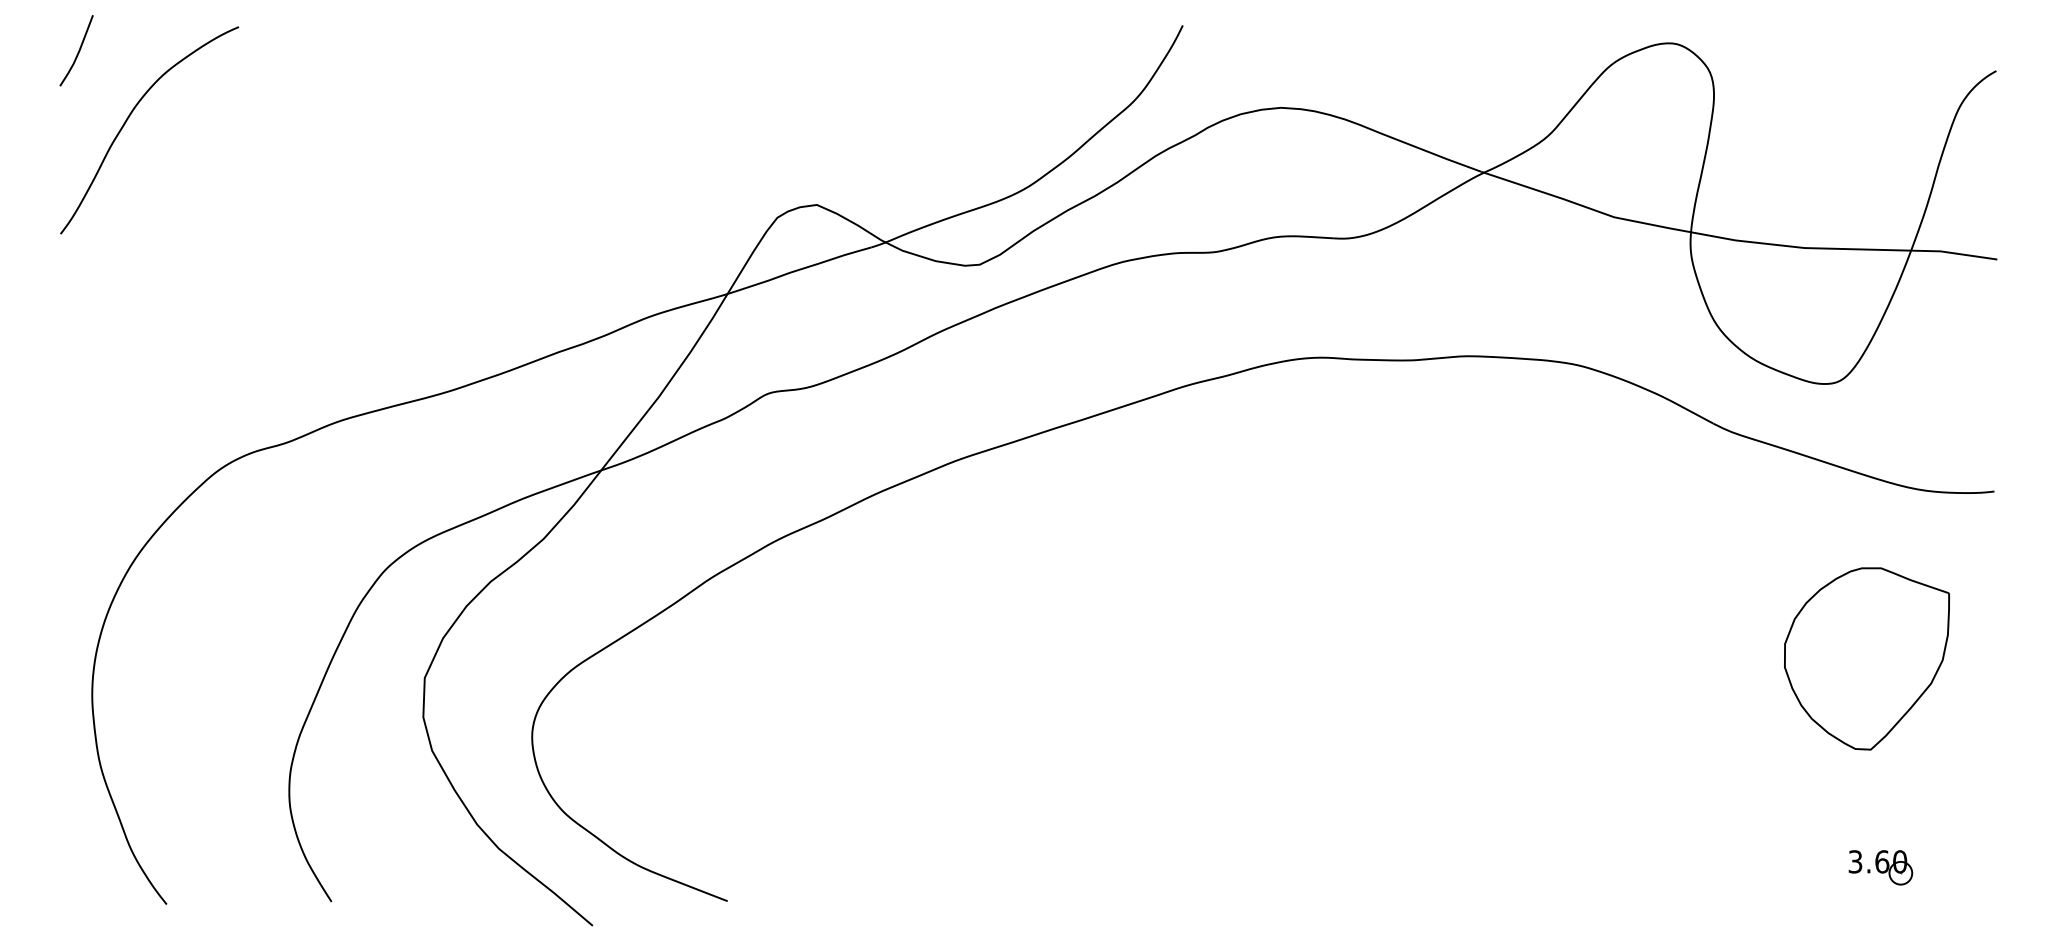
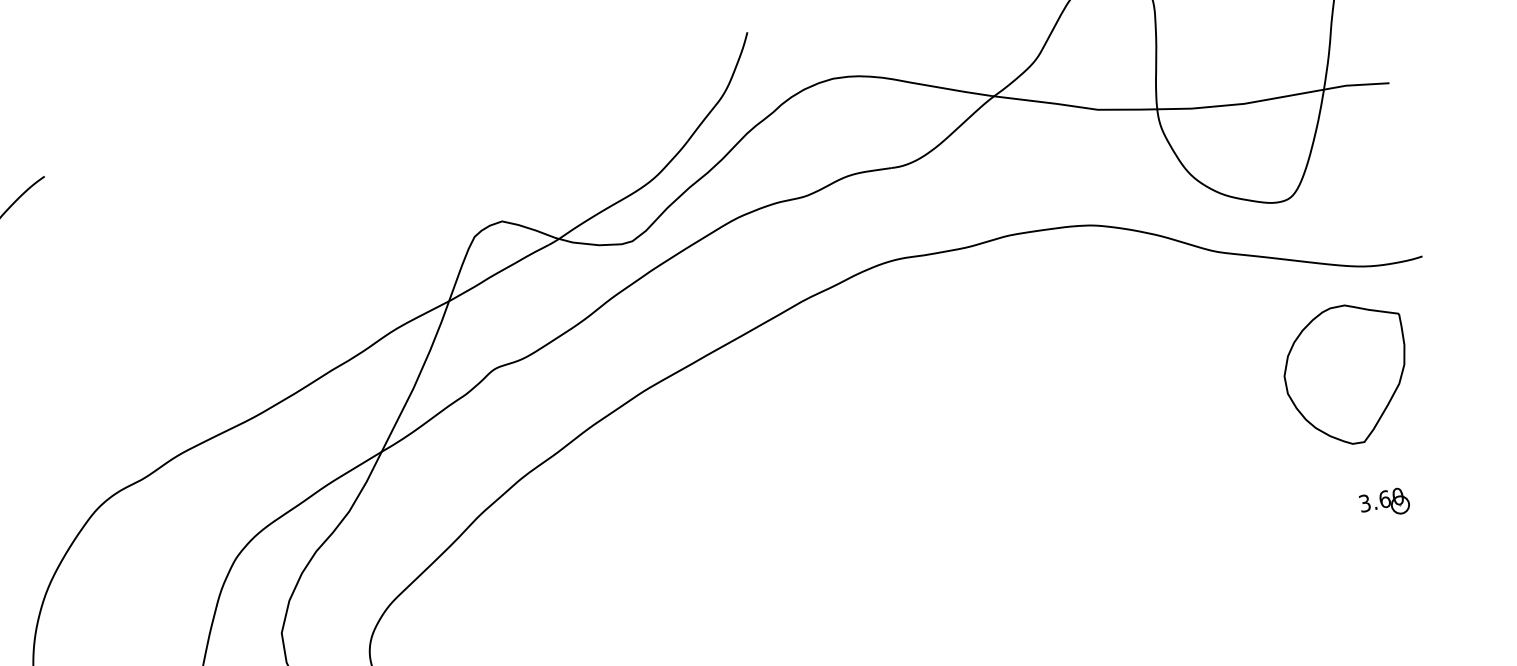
part: (1866, 658) -> (1347, 374), moved
part: (1880, 867) -> (1384, 503), moved

